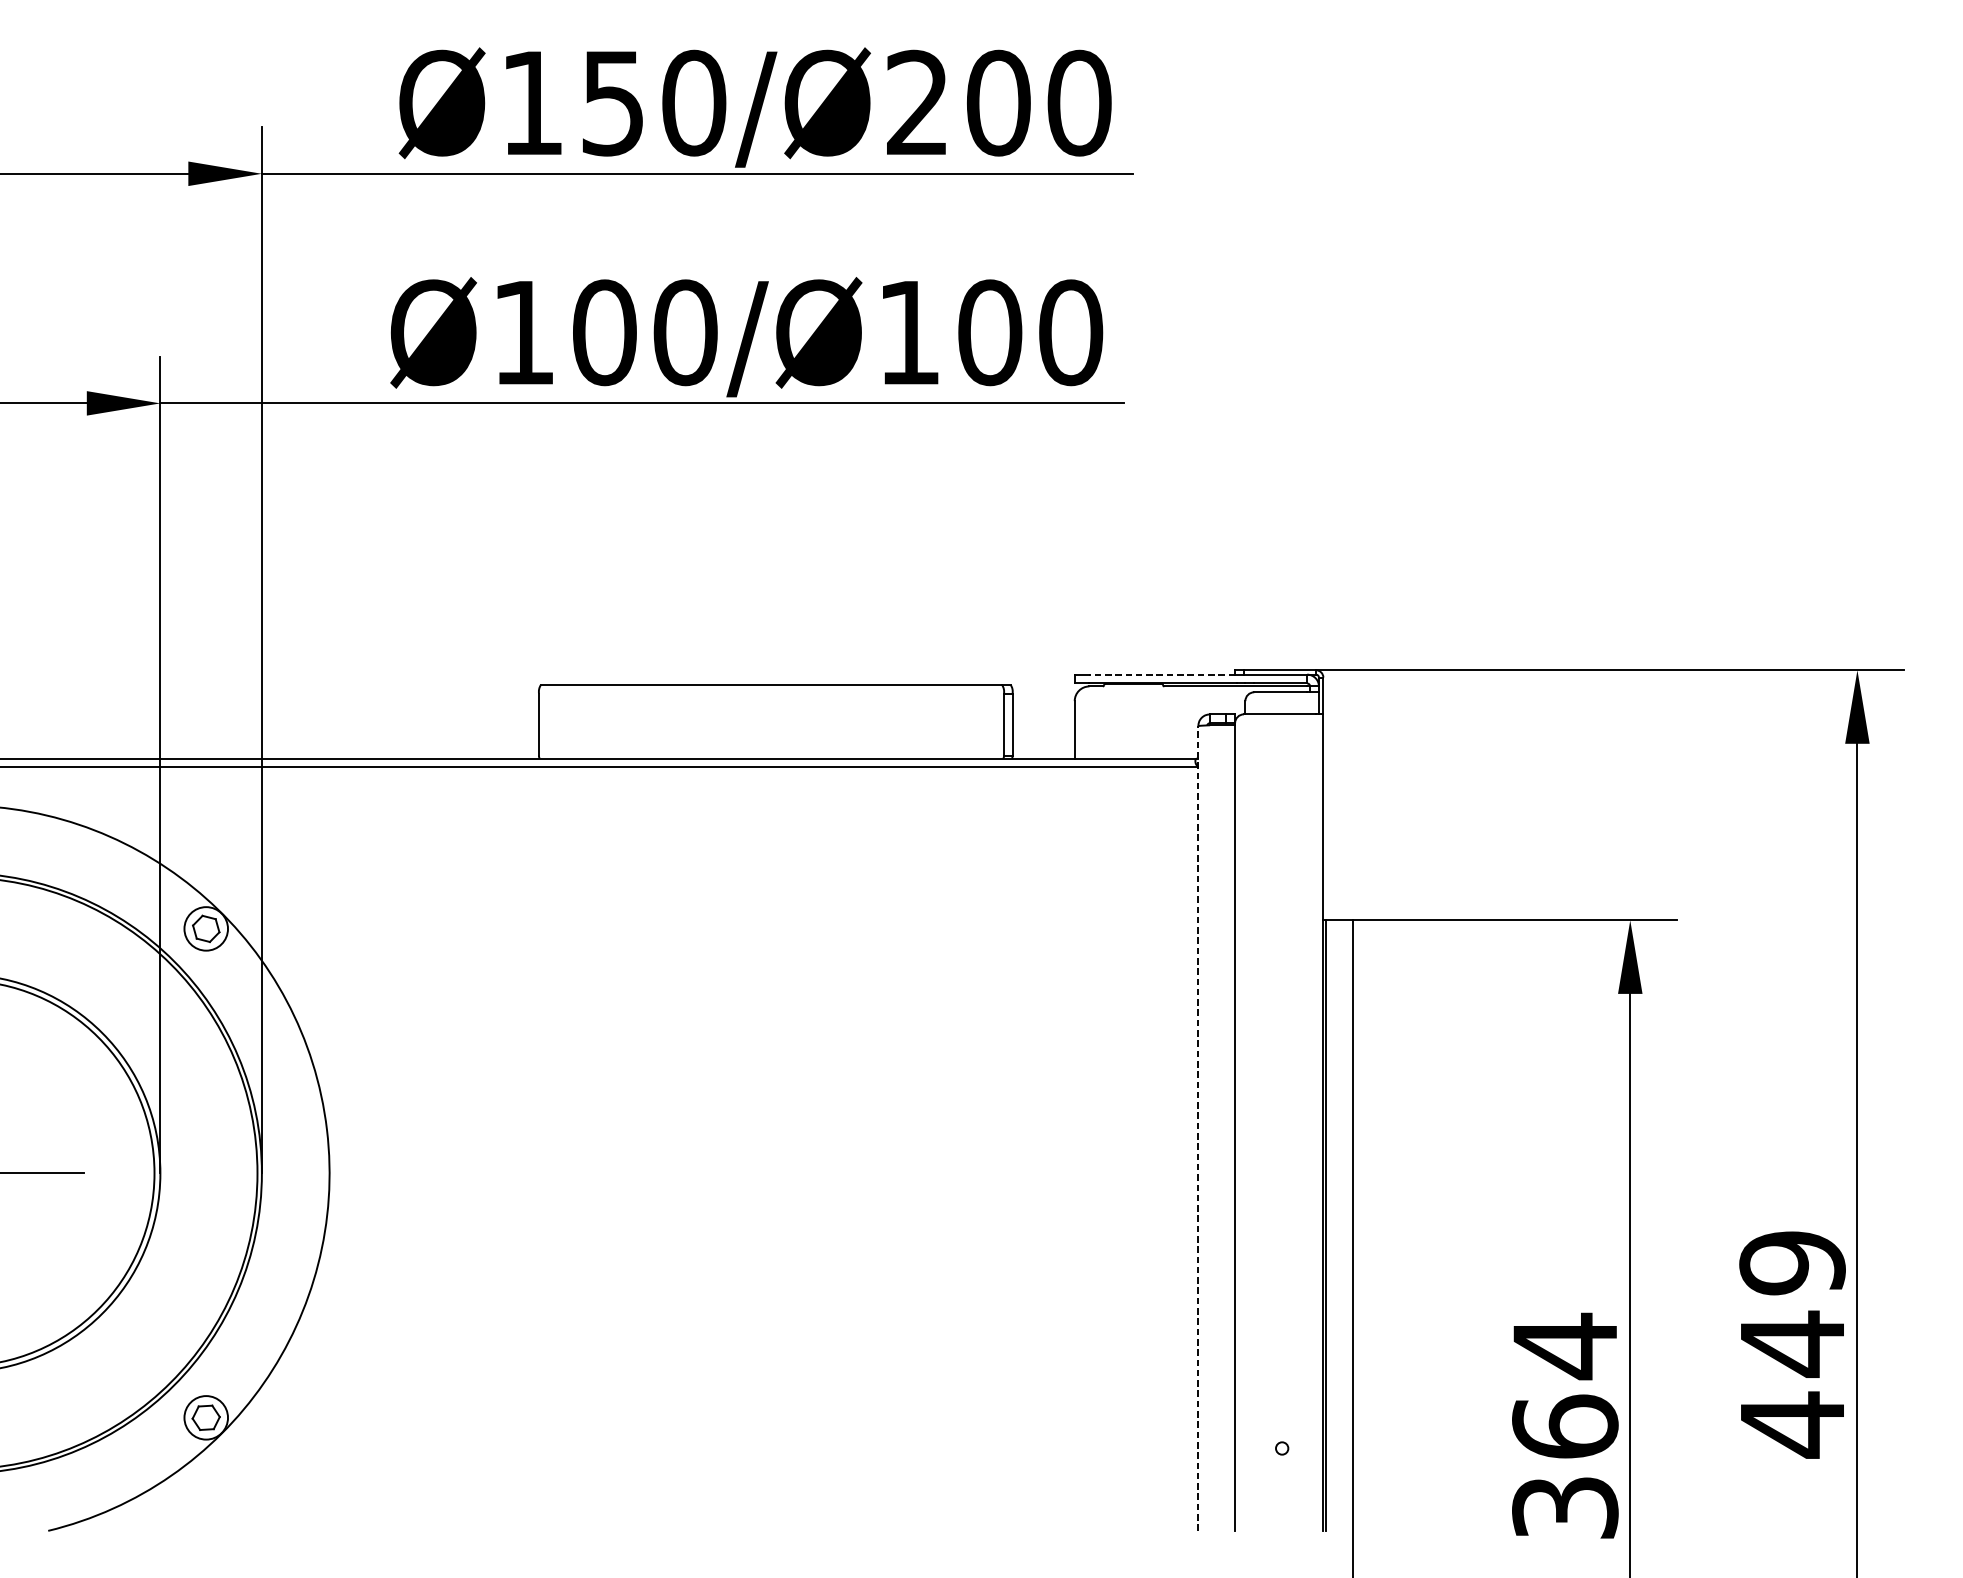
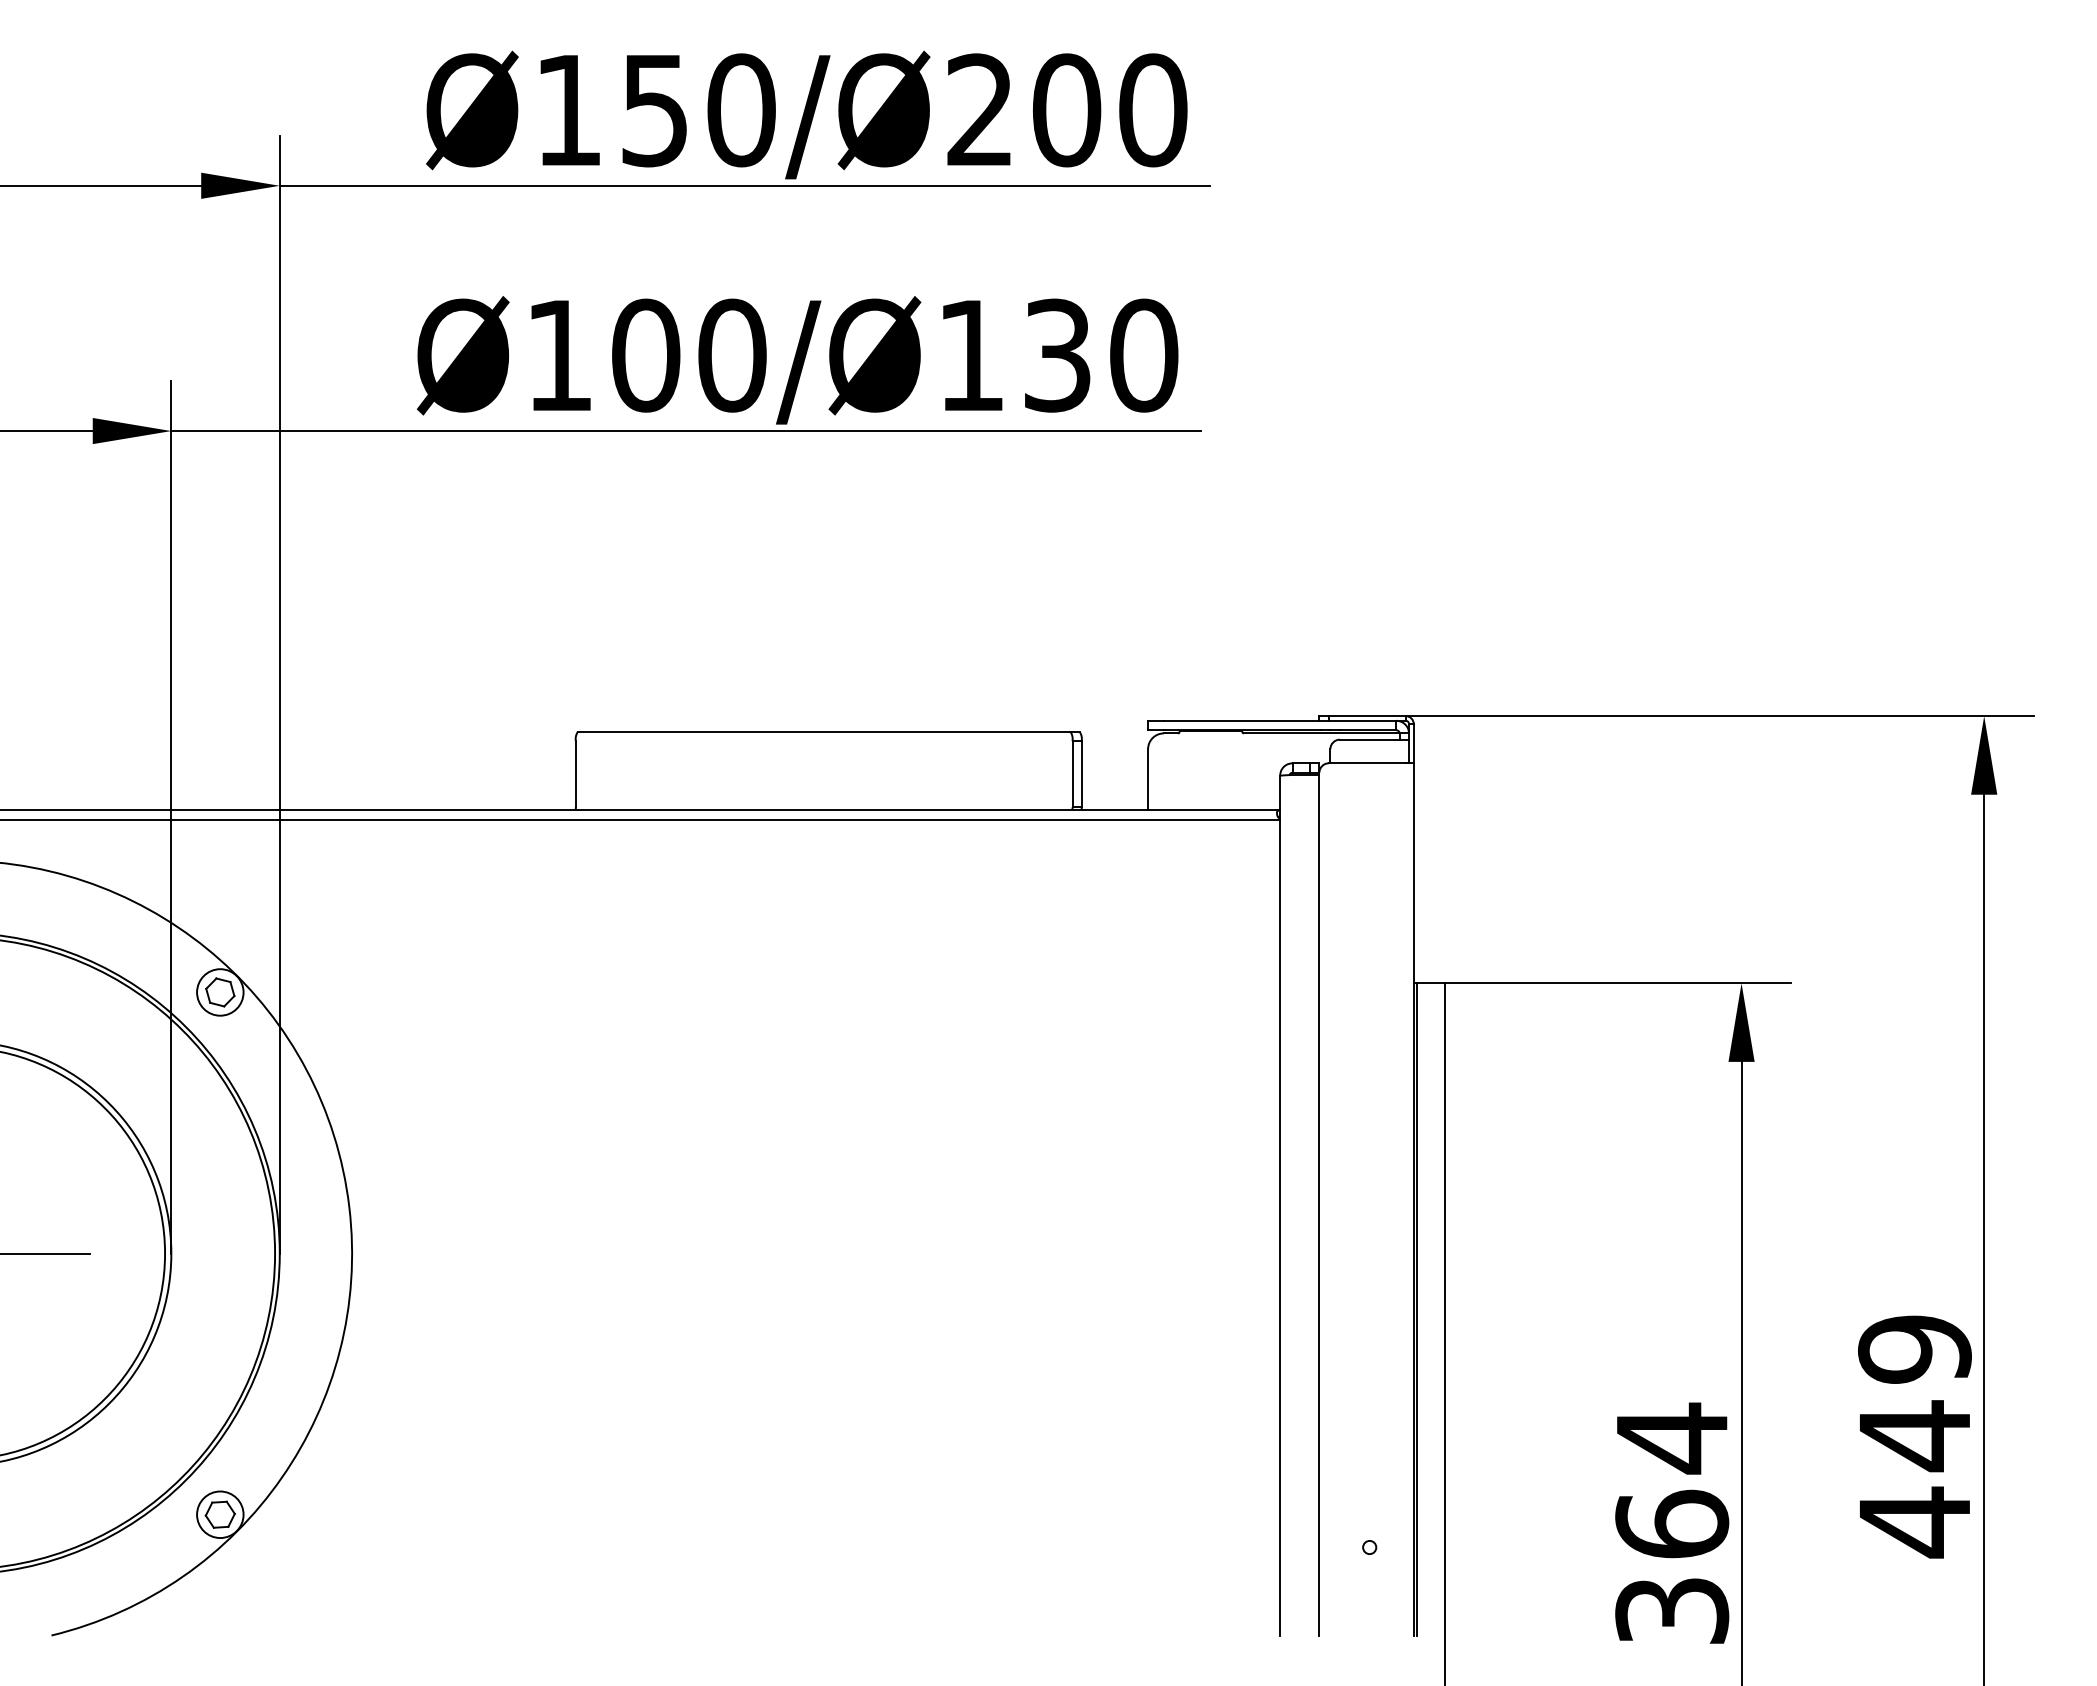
text: (989, 332) -> (1057, 355), Ø100/Ø100 -> Ø100/Ø130
line: (1162, 674) -> (1241, 720), dashed -> solid
line: (1198, 1128) -> (1280, 1205), dashed -> solid

